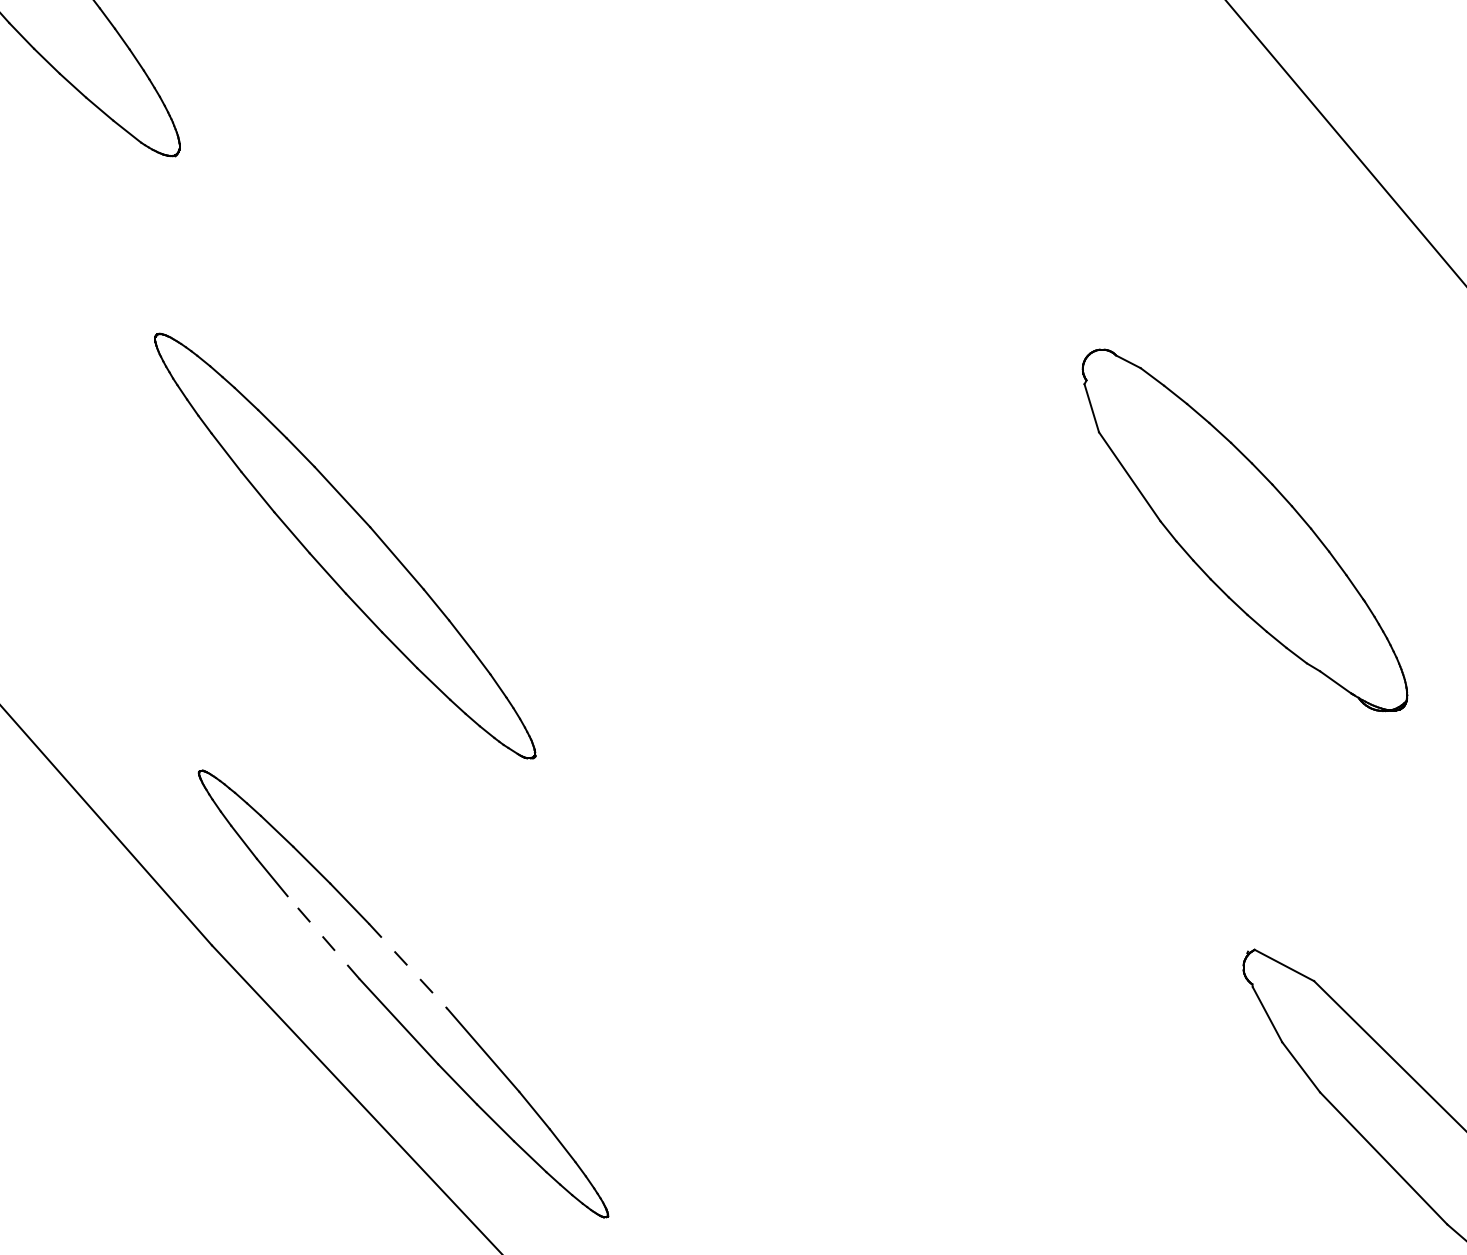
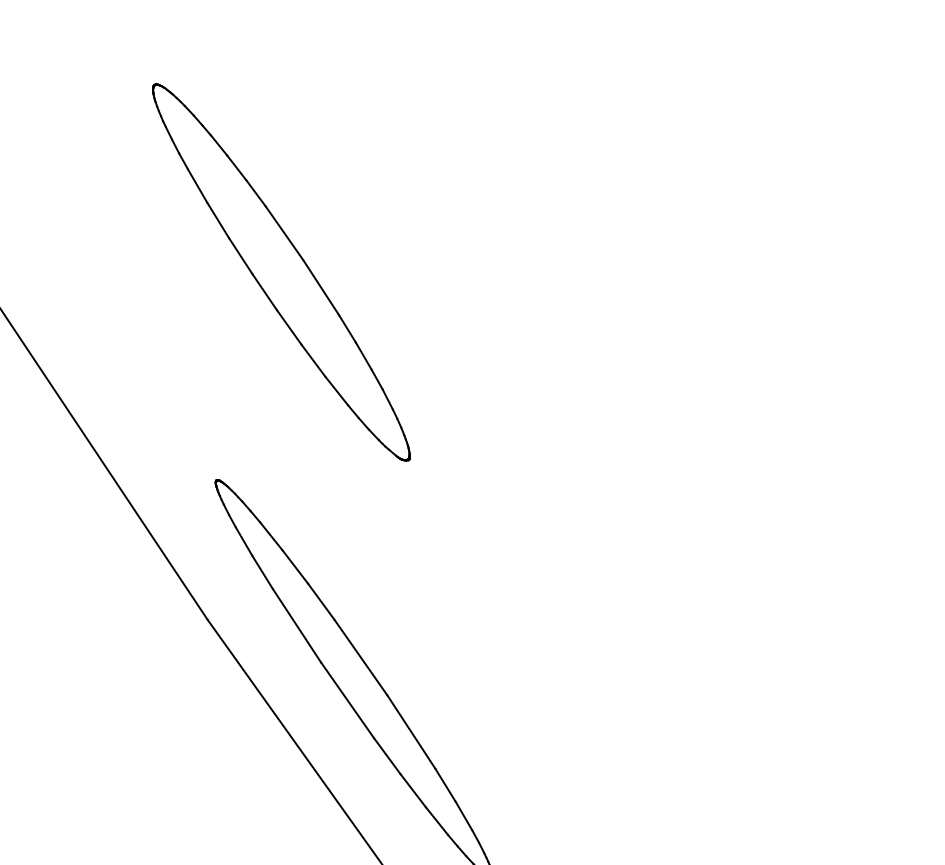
part: (345, 545) -> (281, 271), moved
line: (323, 937) -> (296, 625), dashed -> solid
line: (408, 966) -> (361, 657), dashed -> solid

